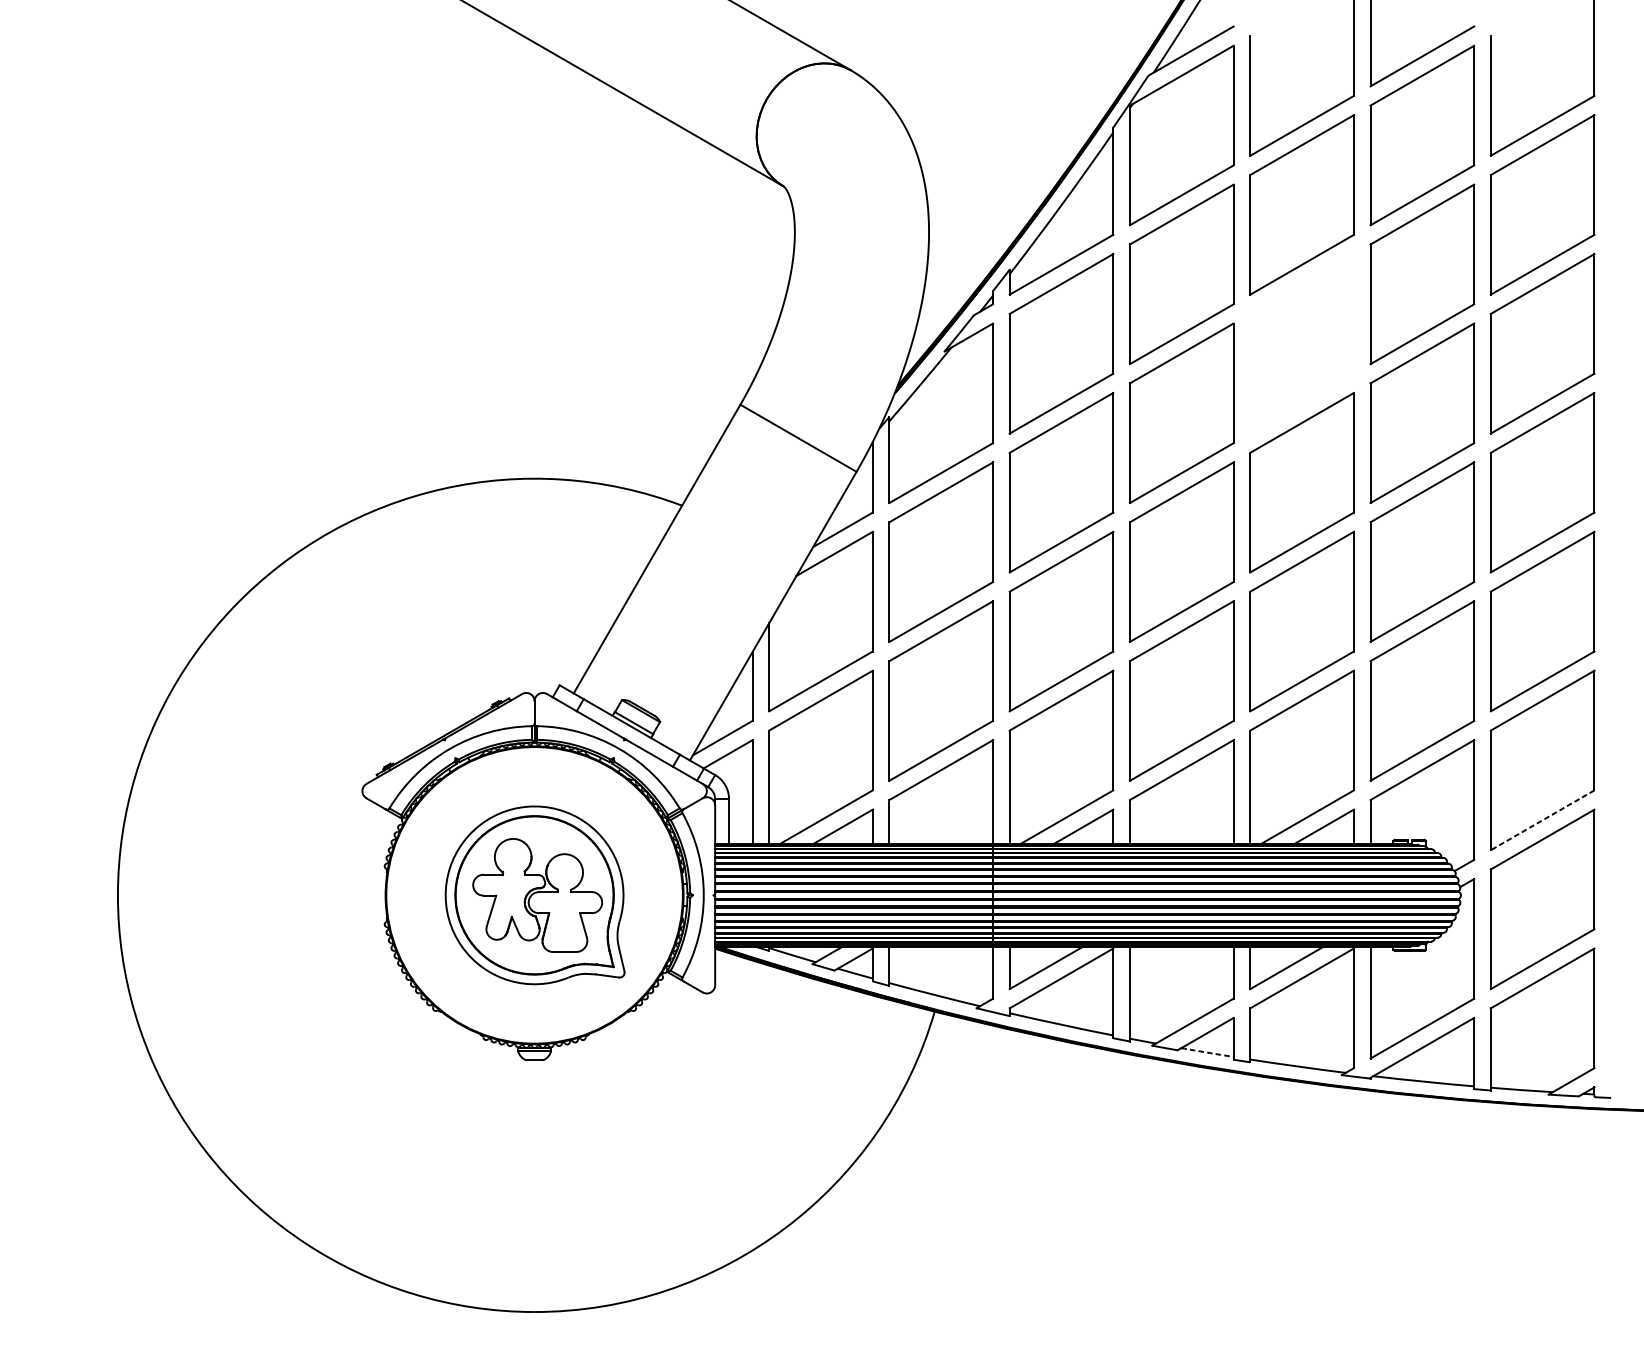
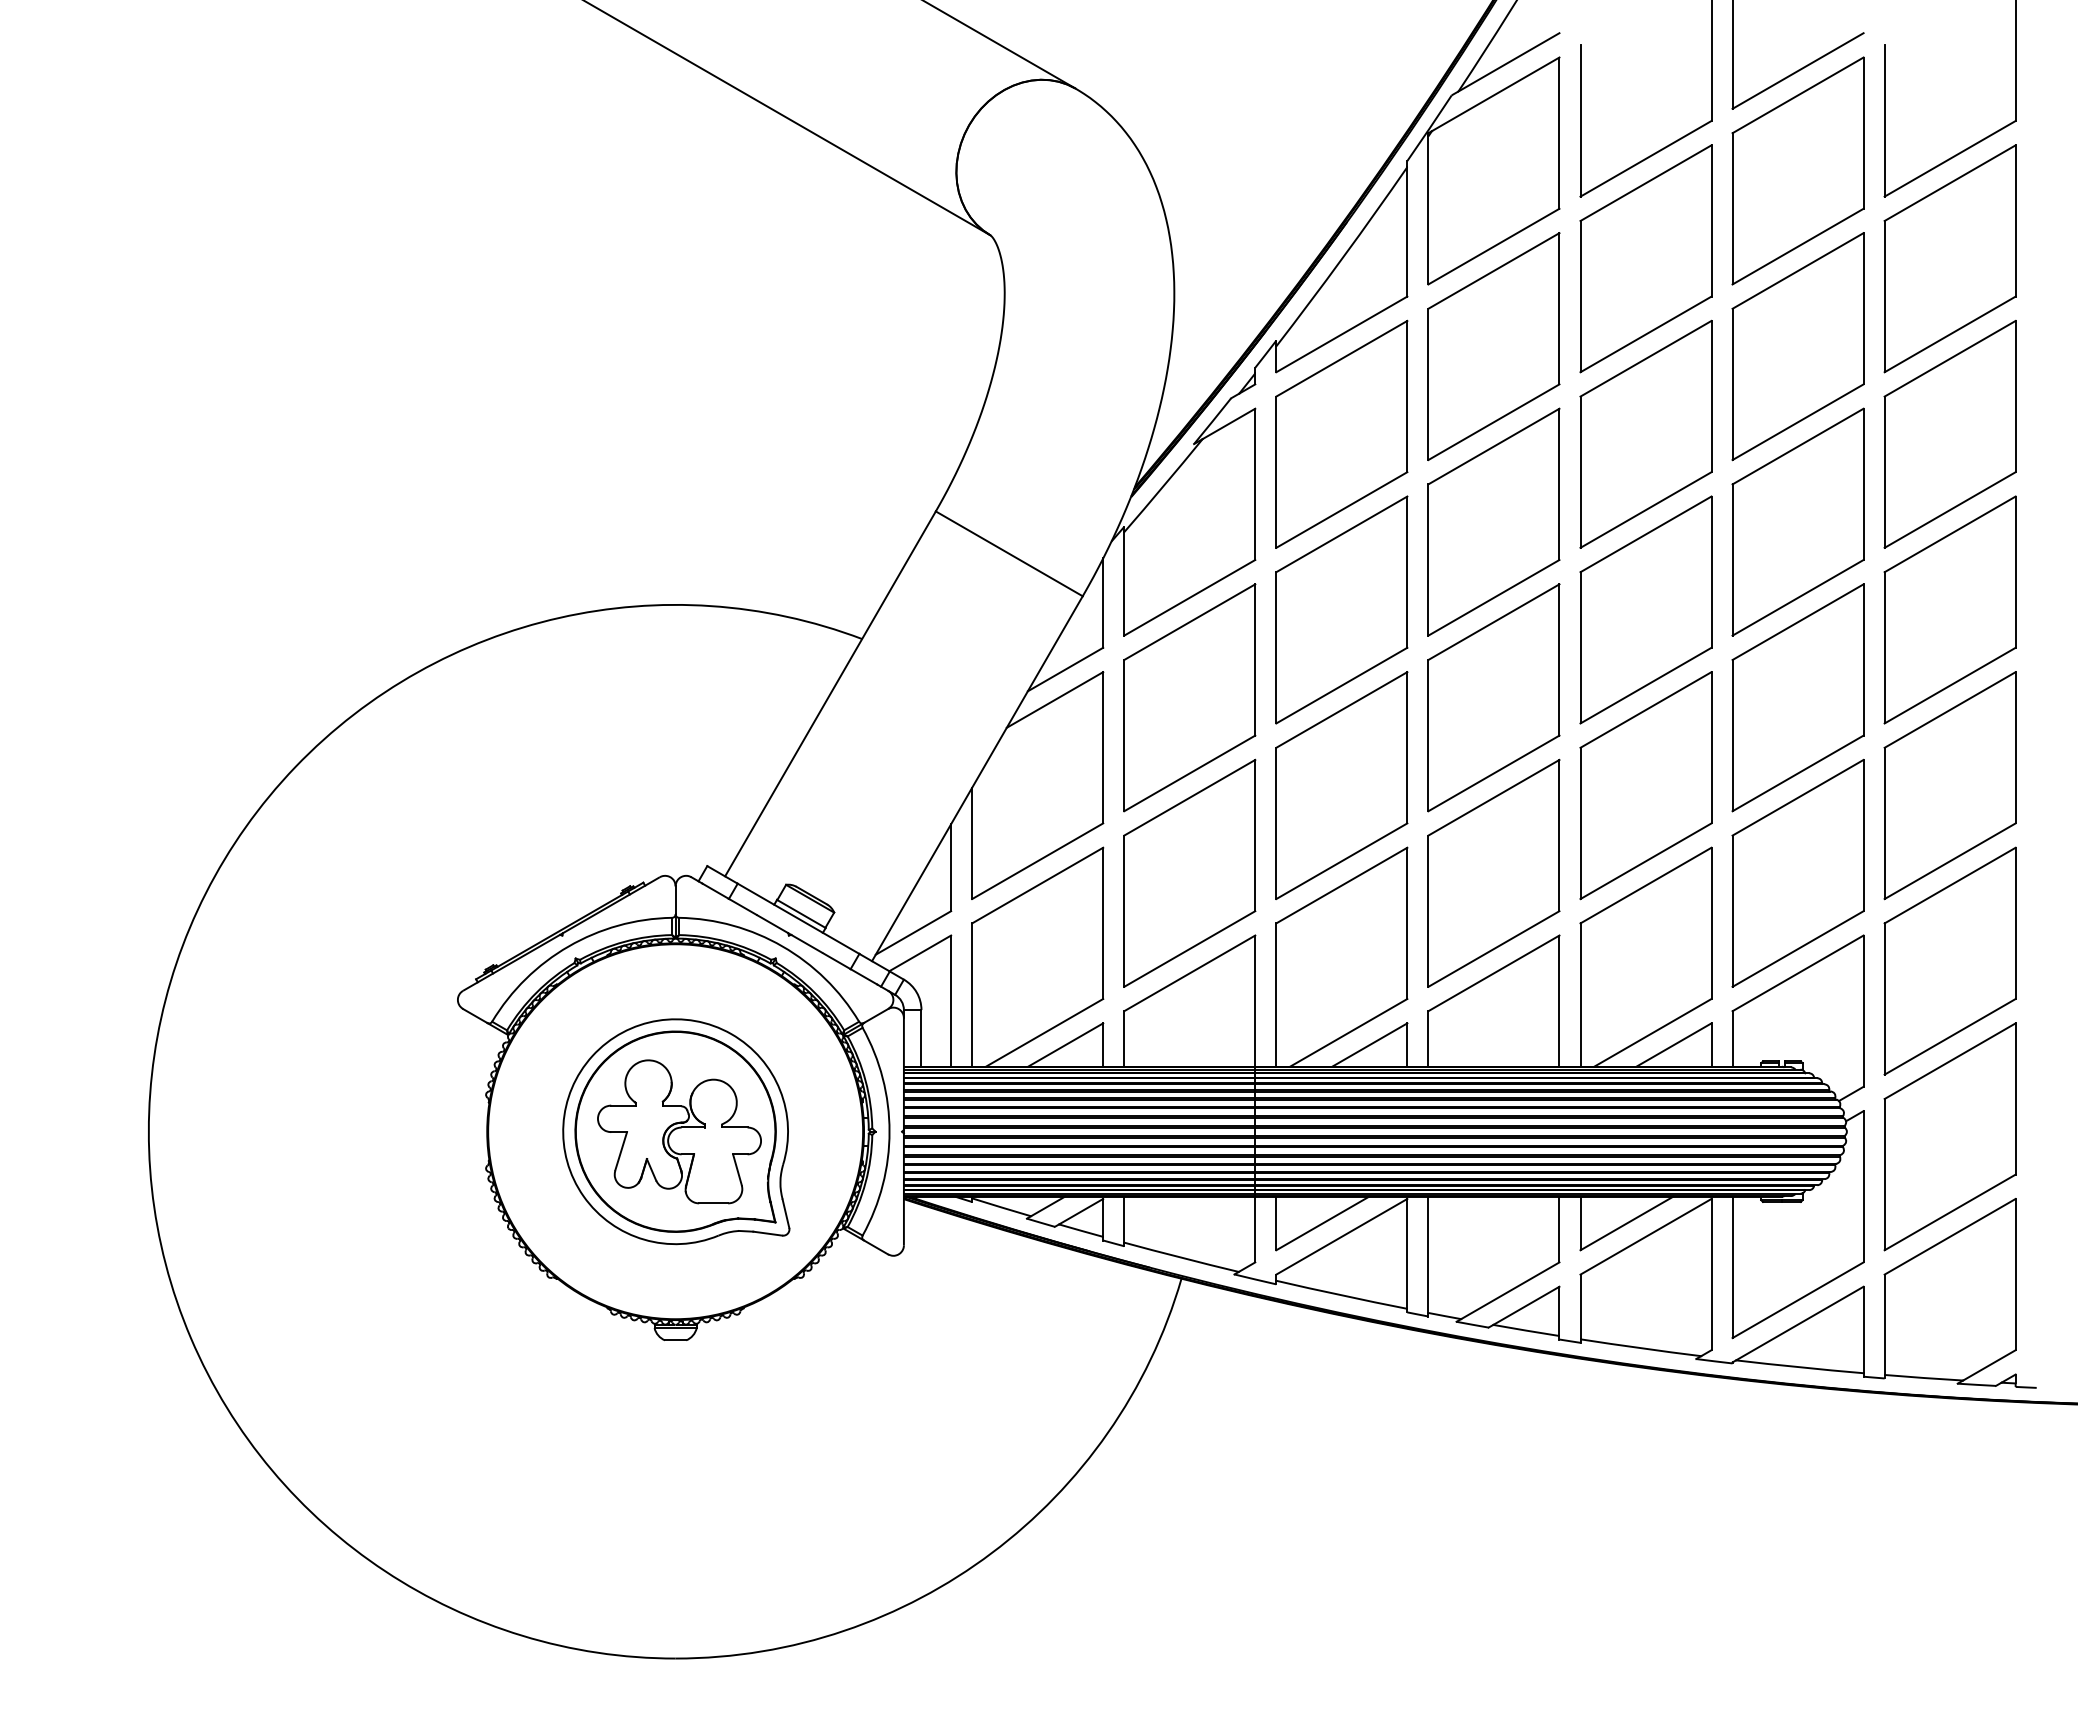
part: (1301, 343) -> (1645, 433), added
line: (1542, 820) -> (1950, 1036), dashed -> solid
arc: (1207, 1052) -> (1526, 1330), dashed -> solid

